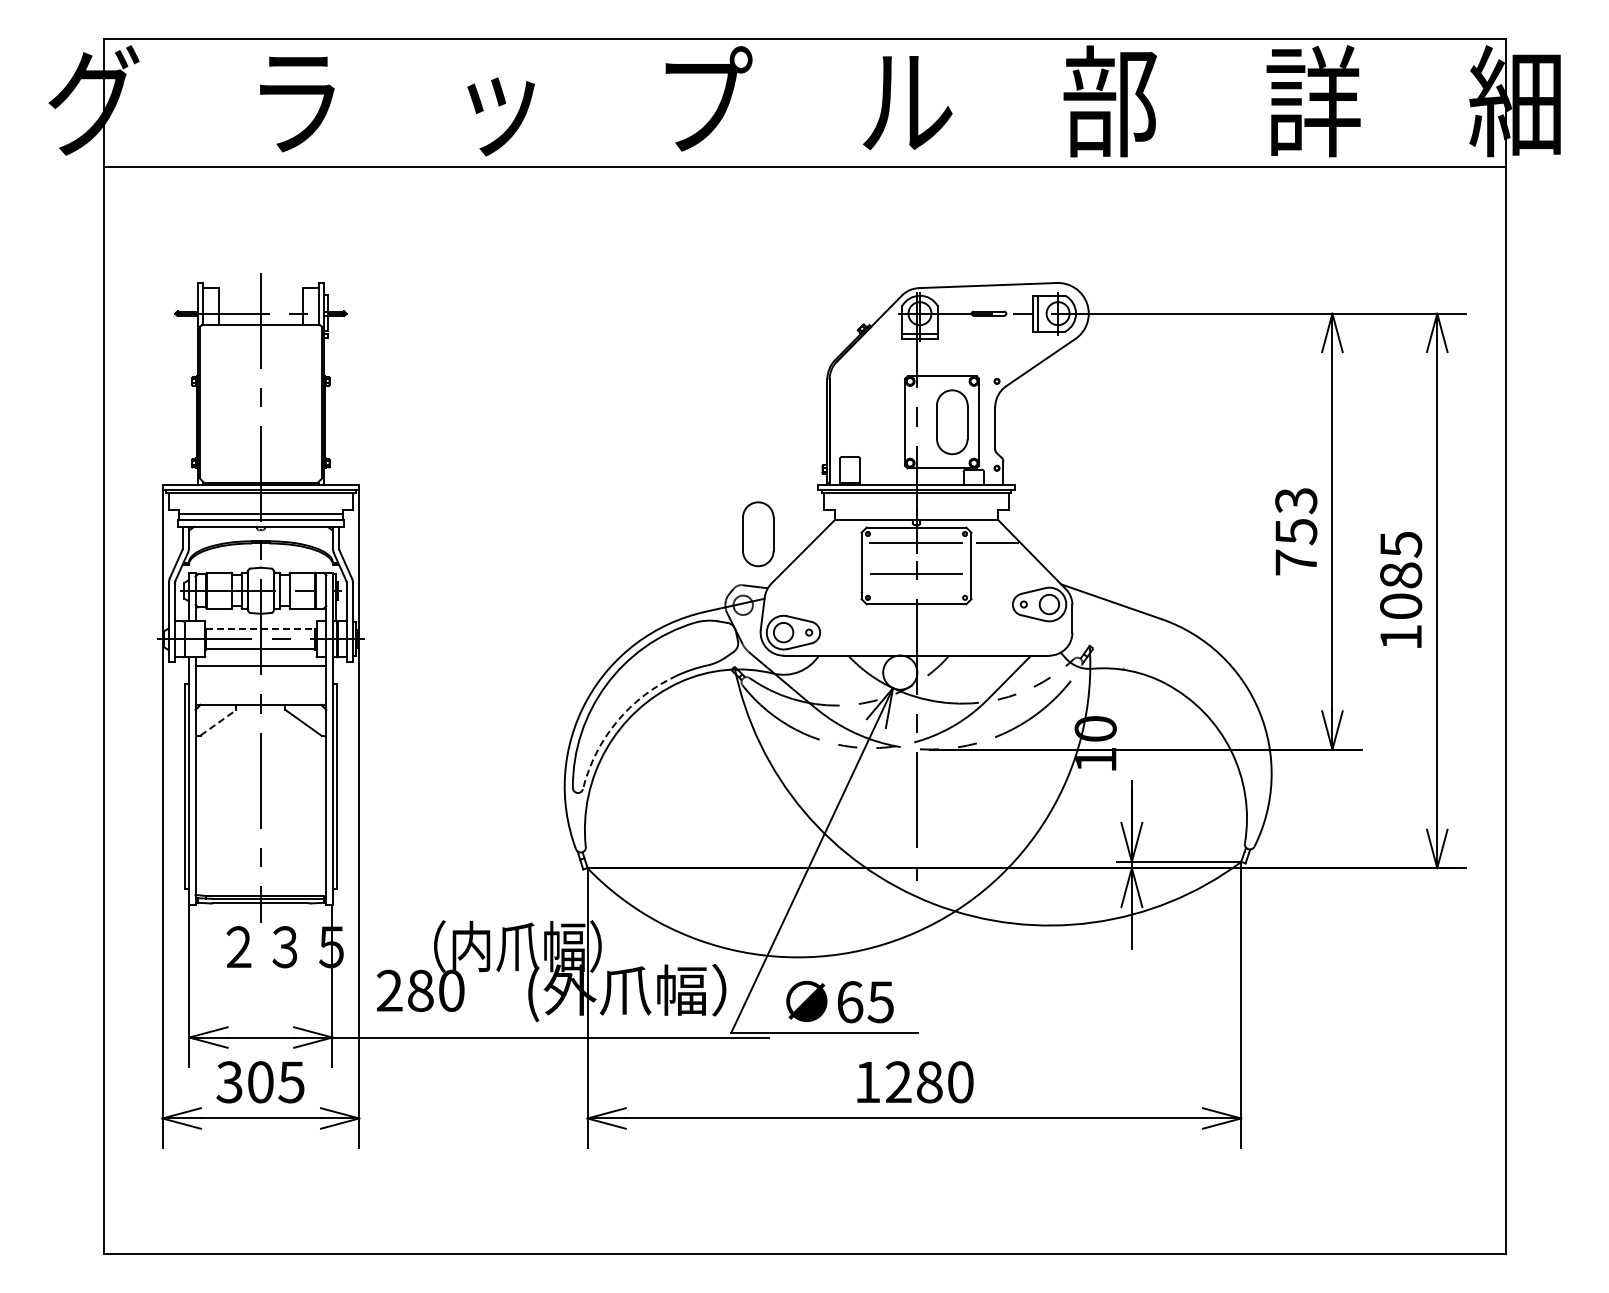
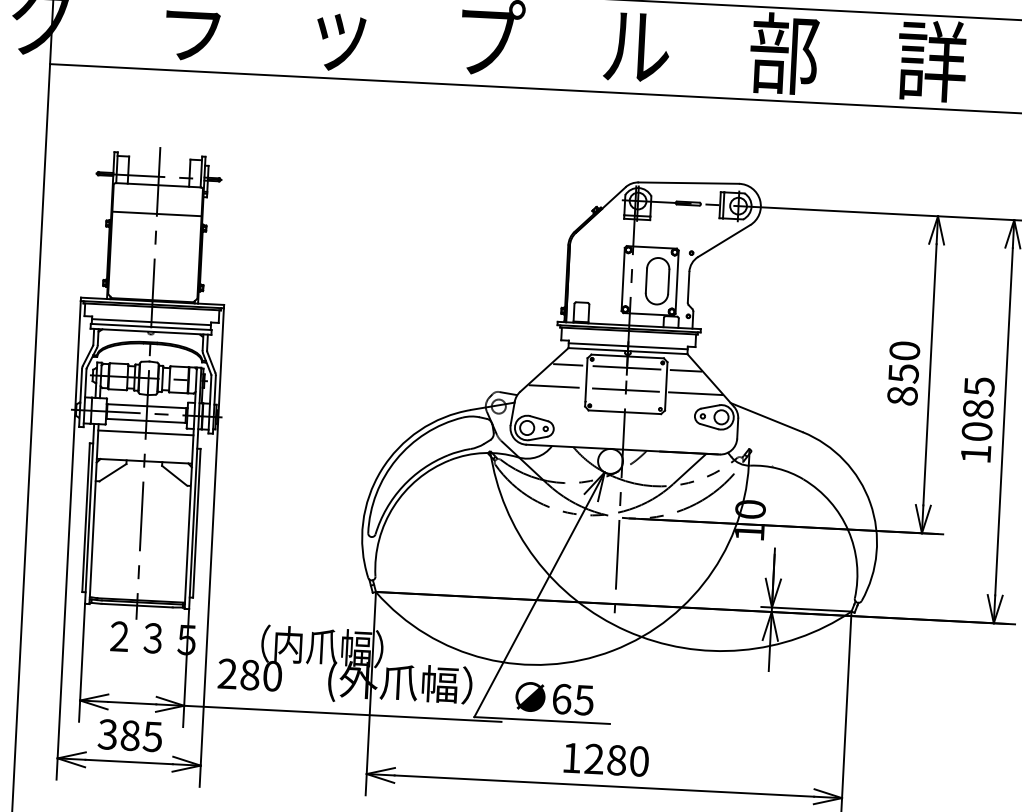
line: (260, 364) -> (156, 213), added
line: (916, 513) -> (628, 346), added
text: (1296, 531) -> (903, 373), 753 -> 850
part: (758, 534) -> (512, 355), removed
line: (835, 543) -> (568, 365), added
line: (817, 573) -> (554, 386), added
line: (1012, 573) -> (695, 393), added
line: (260, 629) -> (146, 406), dashed -> solid
arc: (616, 721) -> (402, 486), dashed -> solid
line: (218, 722) -> (112, 472), dashed -> solid
text: (260, 1082) -> (130, 735), 305 -> 385

